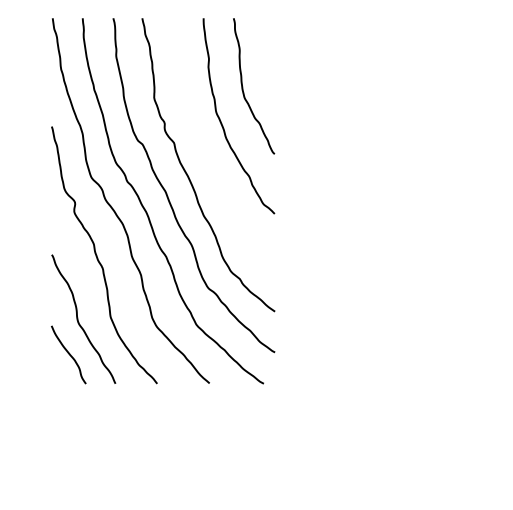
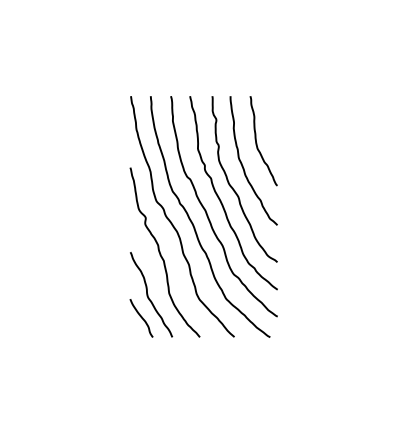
curve: (208, 156) -> (233, 187), added

